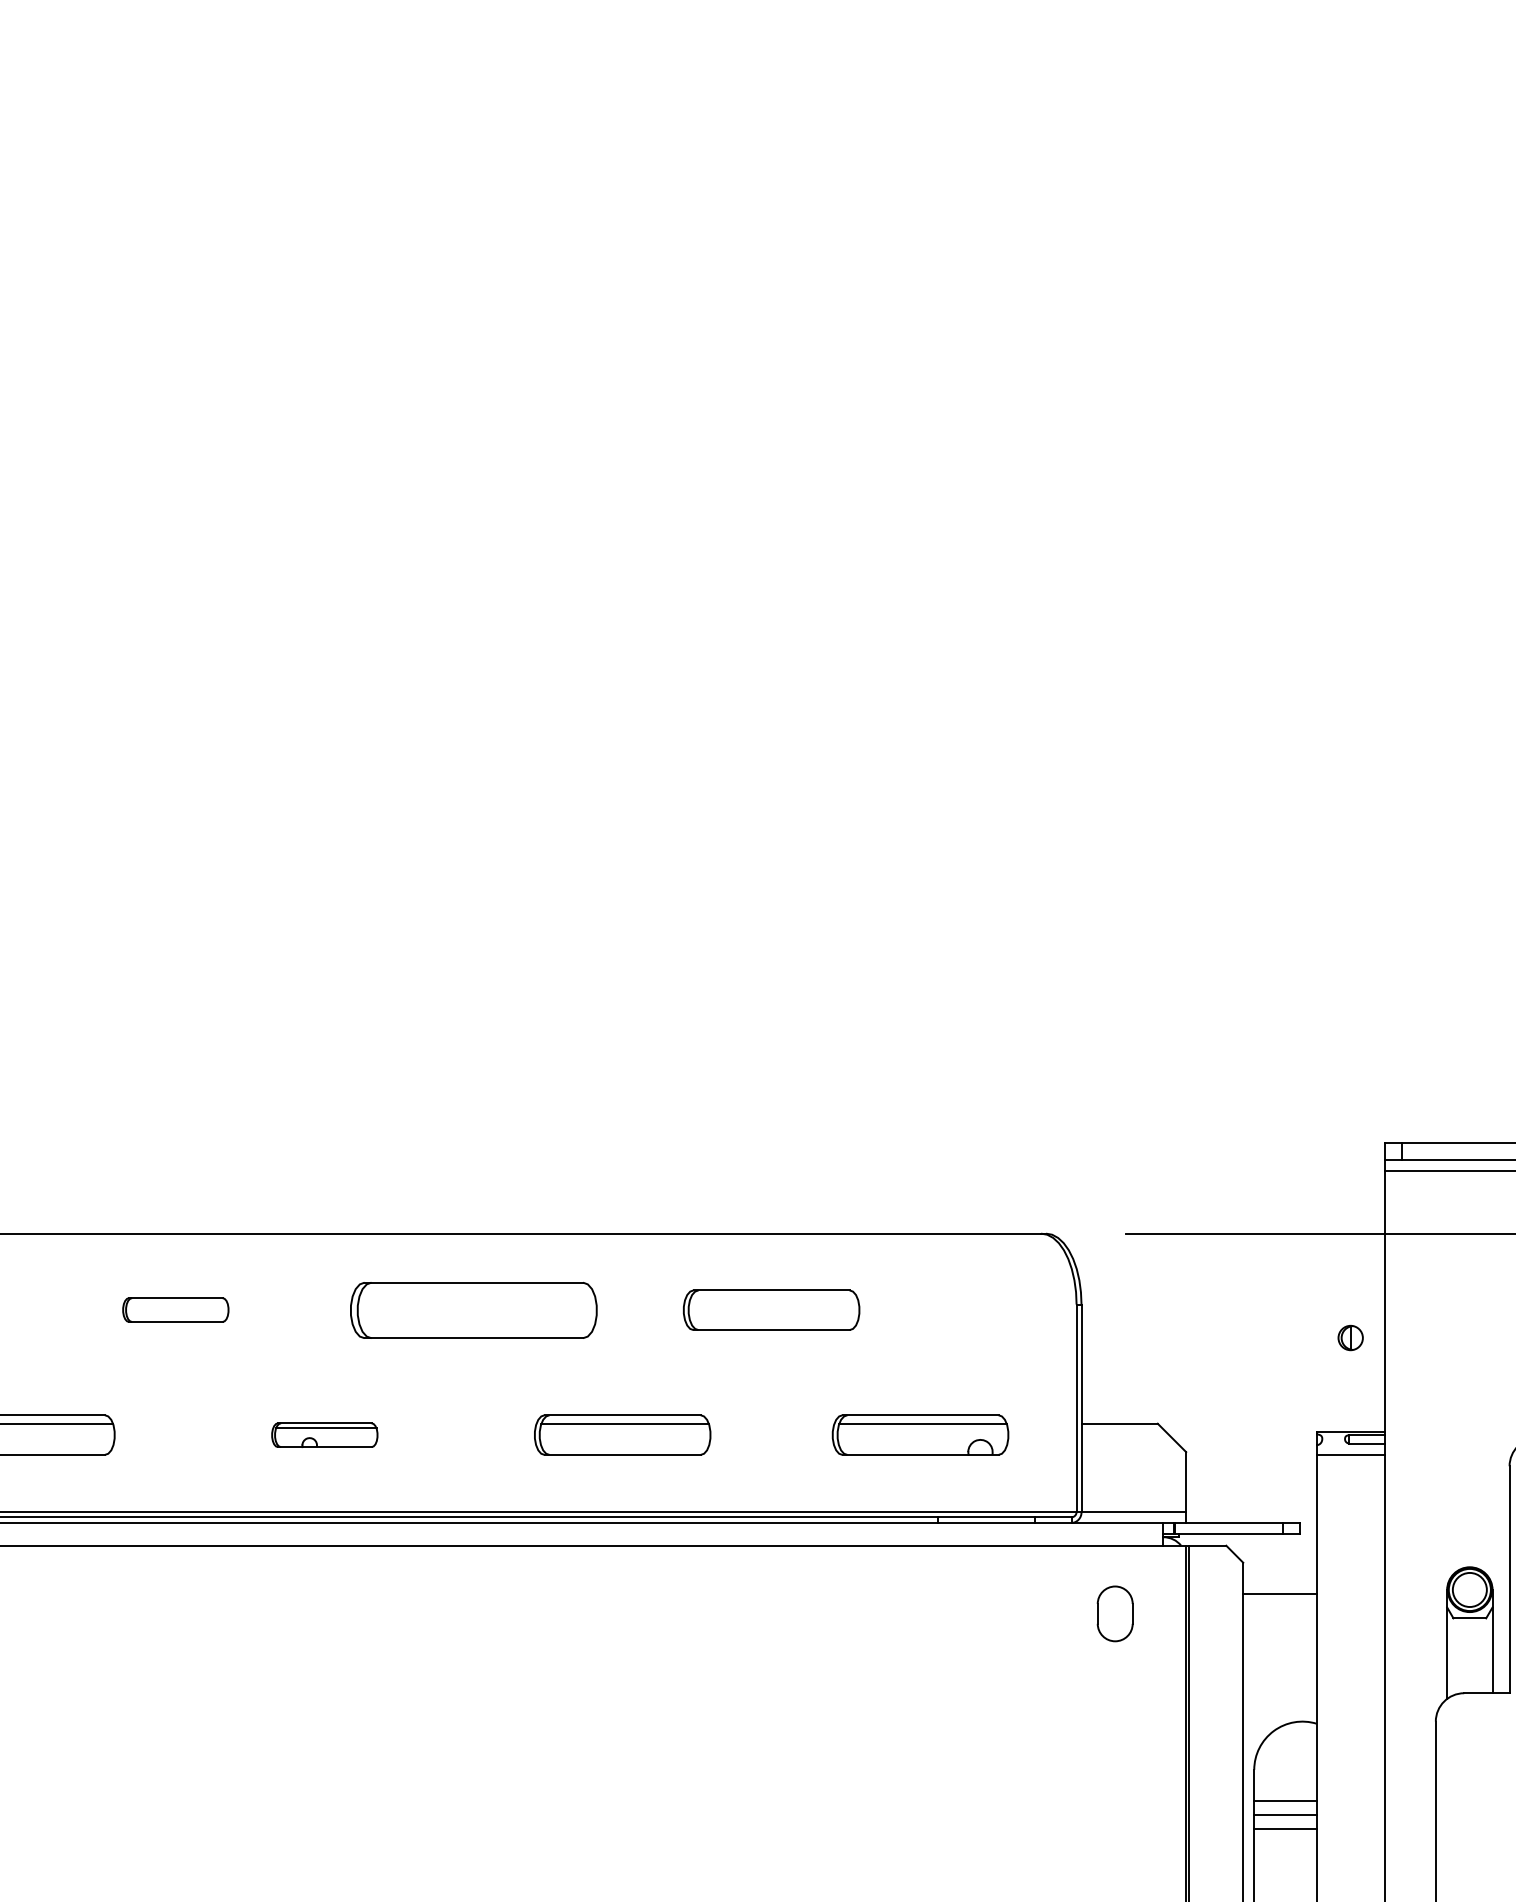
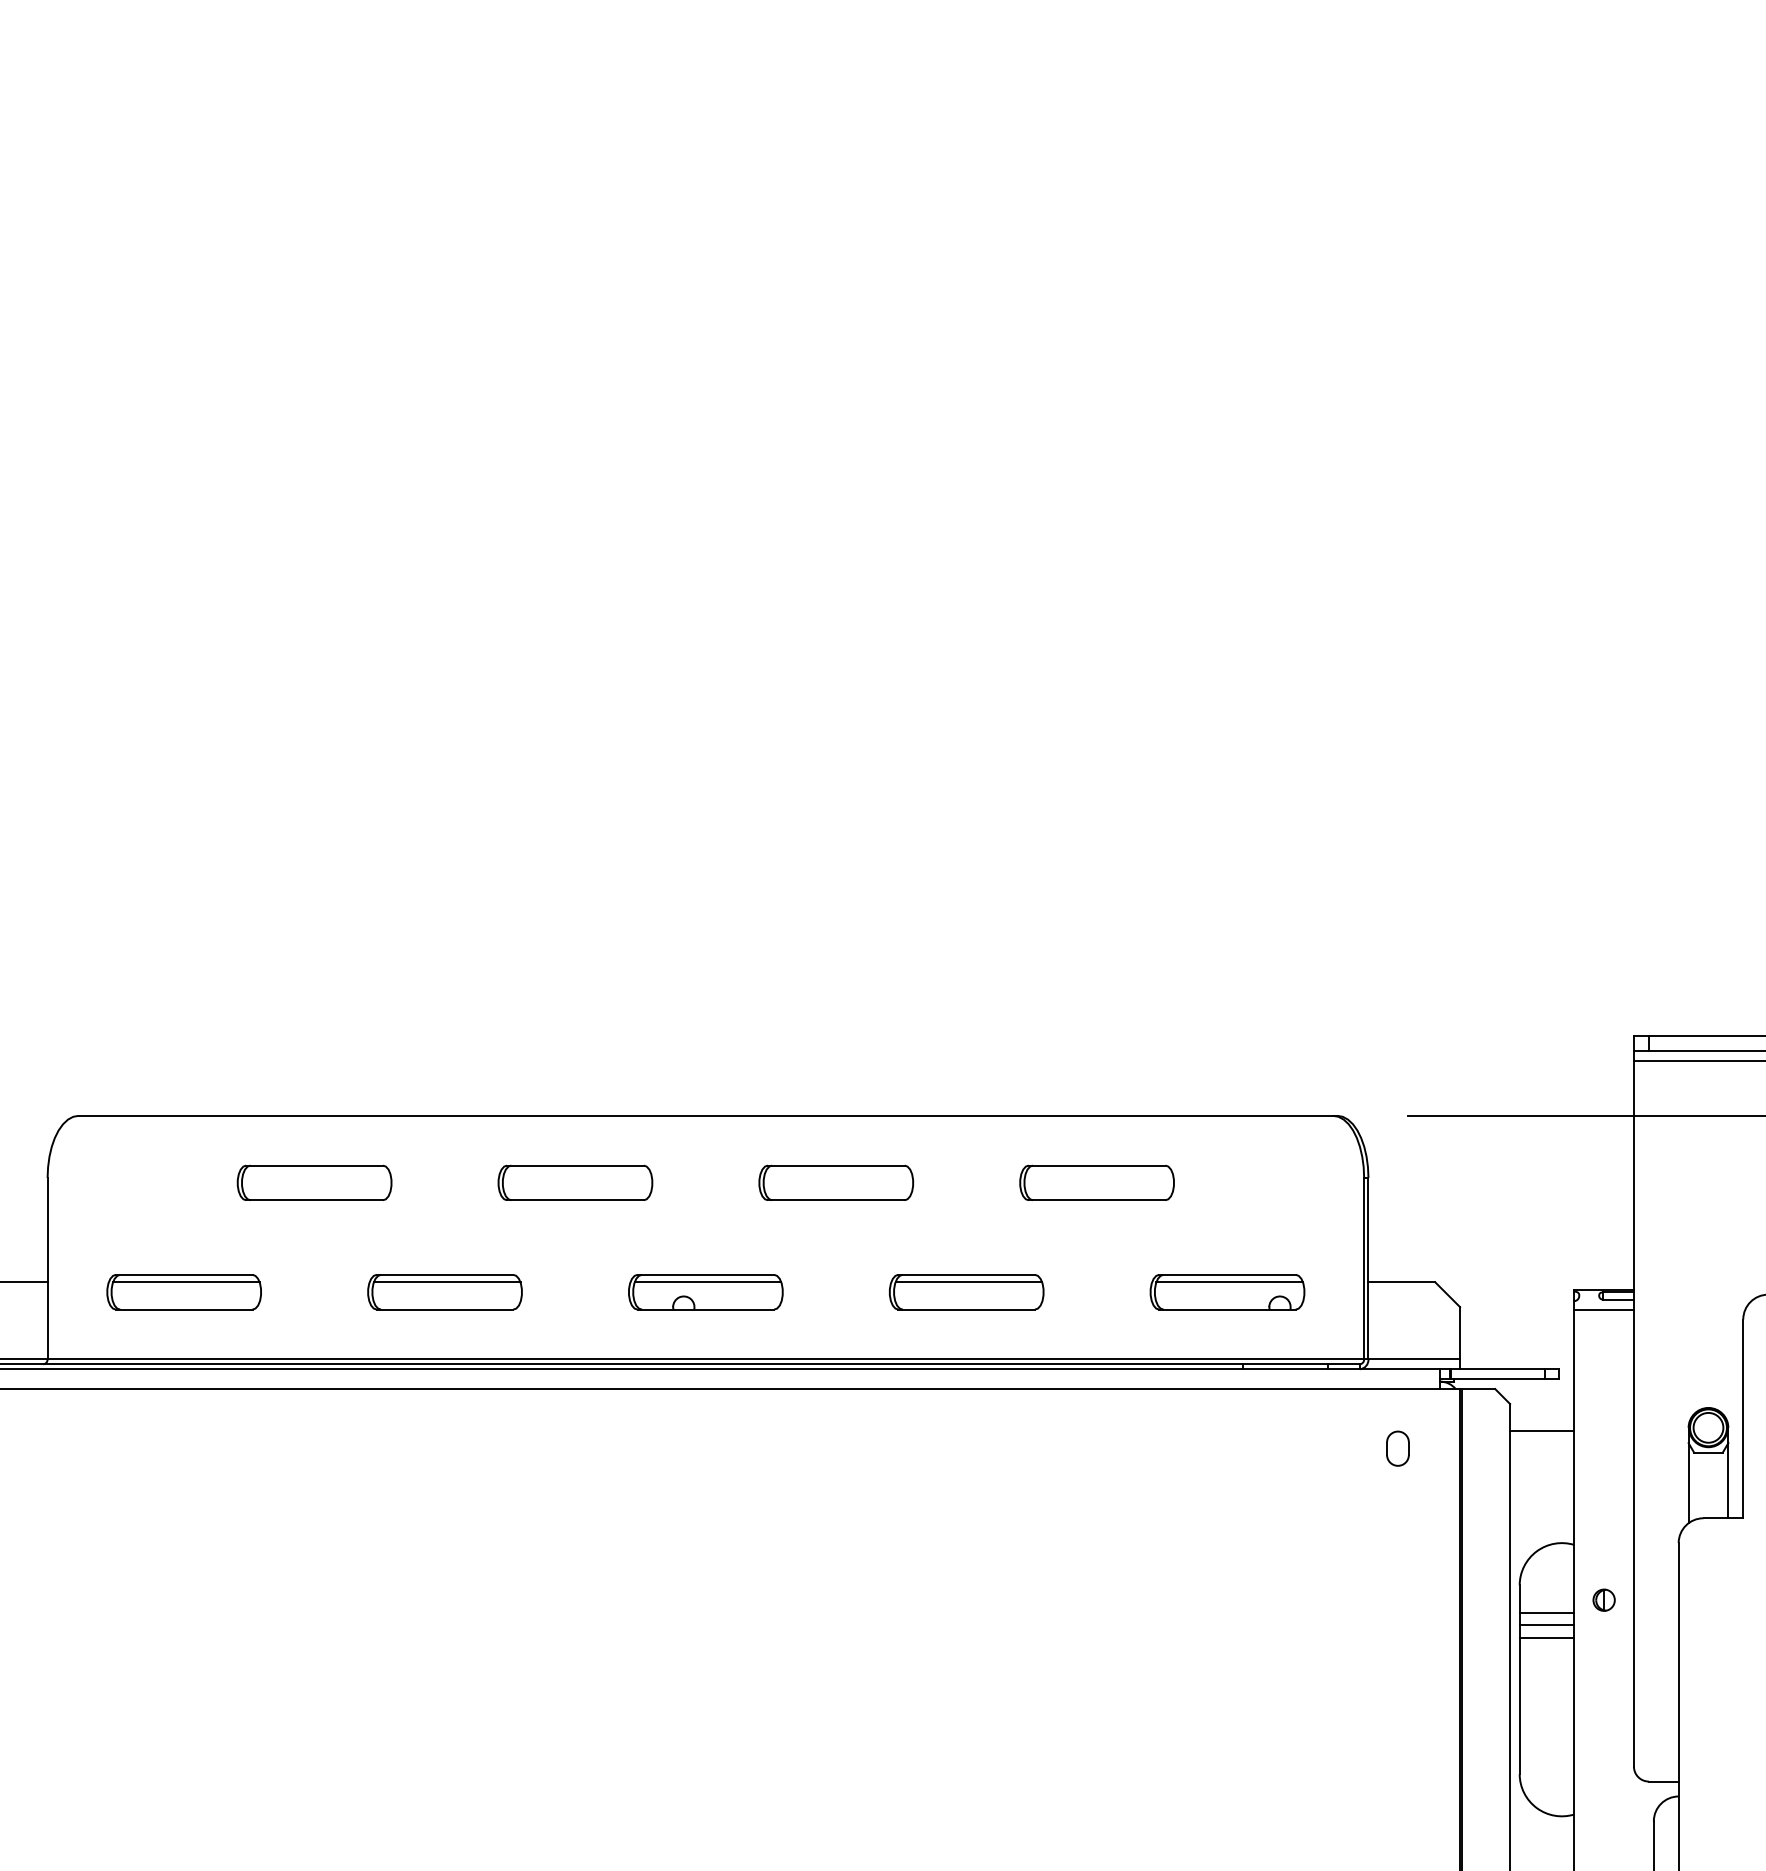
part: (175, 1309) -> (575, 1182), size x1.67
part: (472, 1309) -> (835, 1182), size x0.71
part: (1349, 1337) -> (1603, 1599), moved
part: (324, 1435) -> (705, 1292), size x1.67
part: (1114, 1613) -> (1397, 1448), size x0.71

